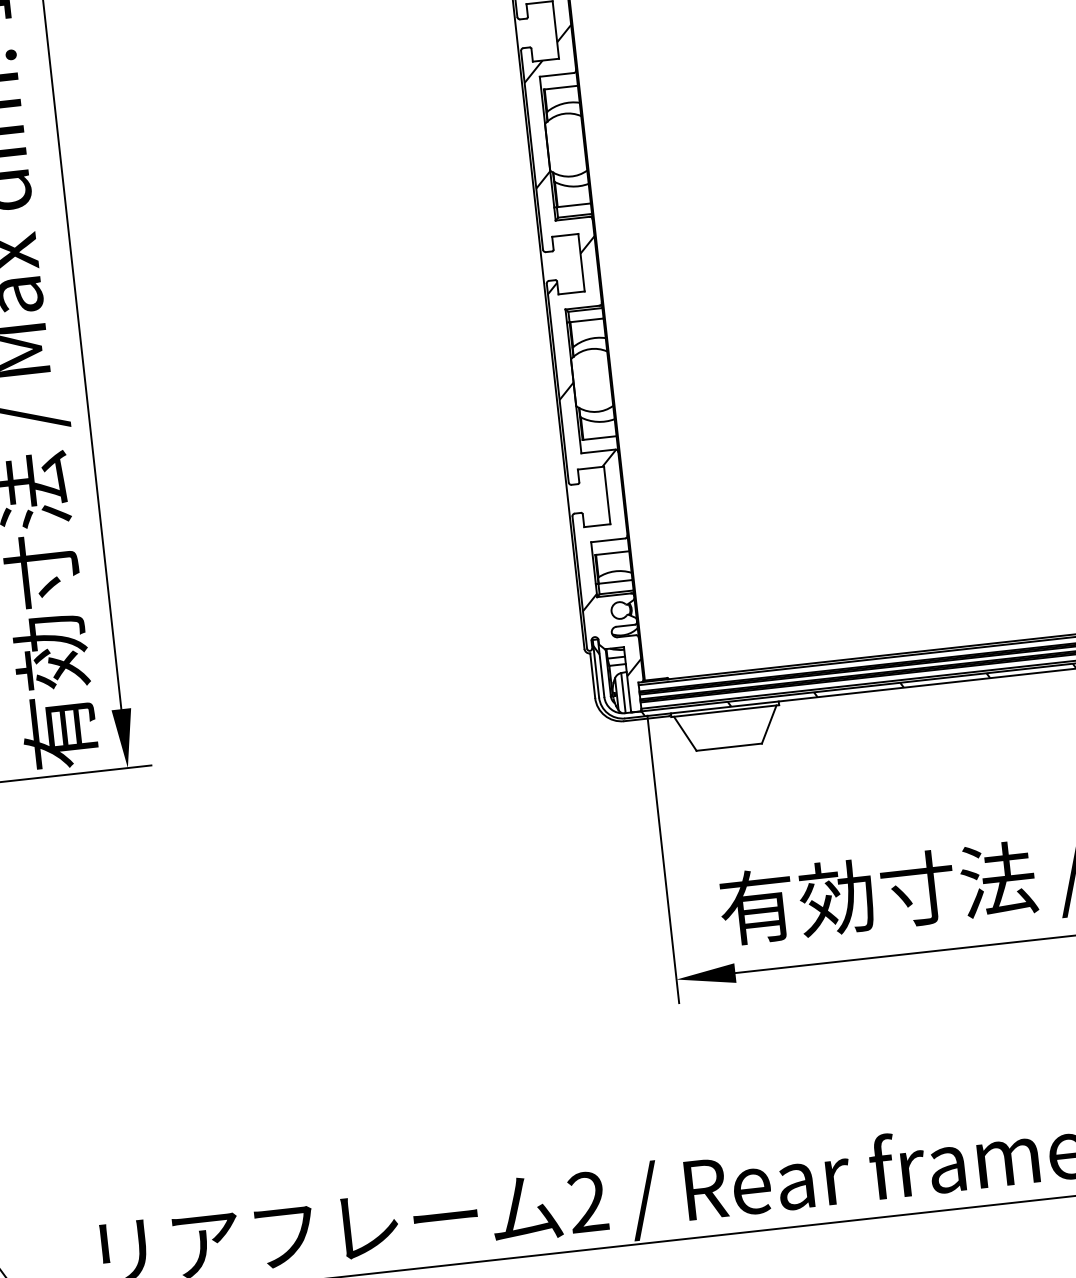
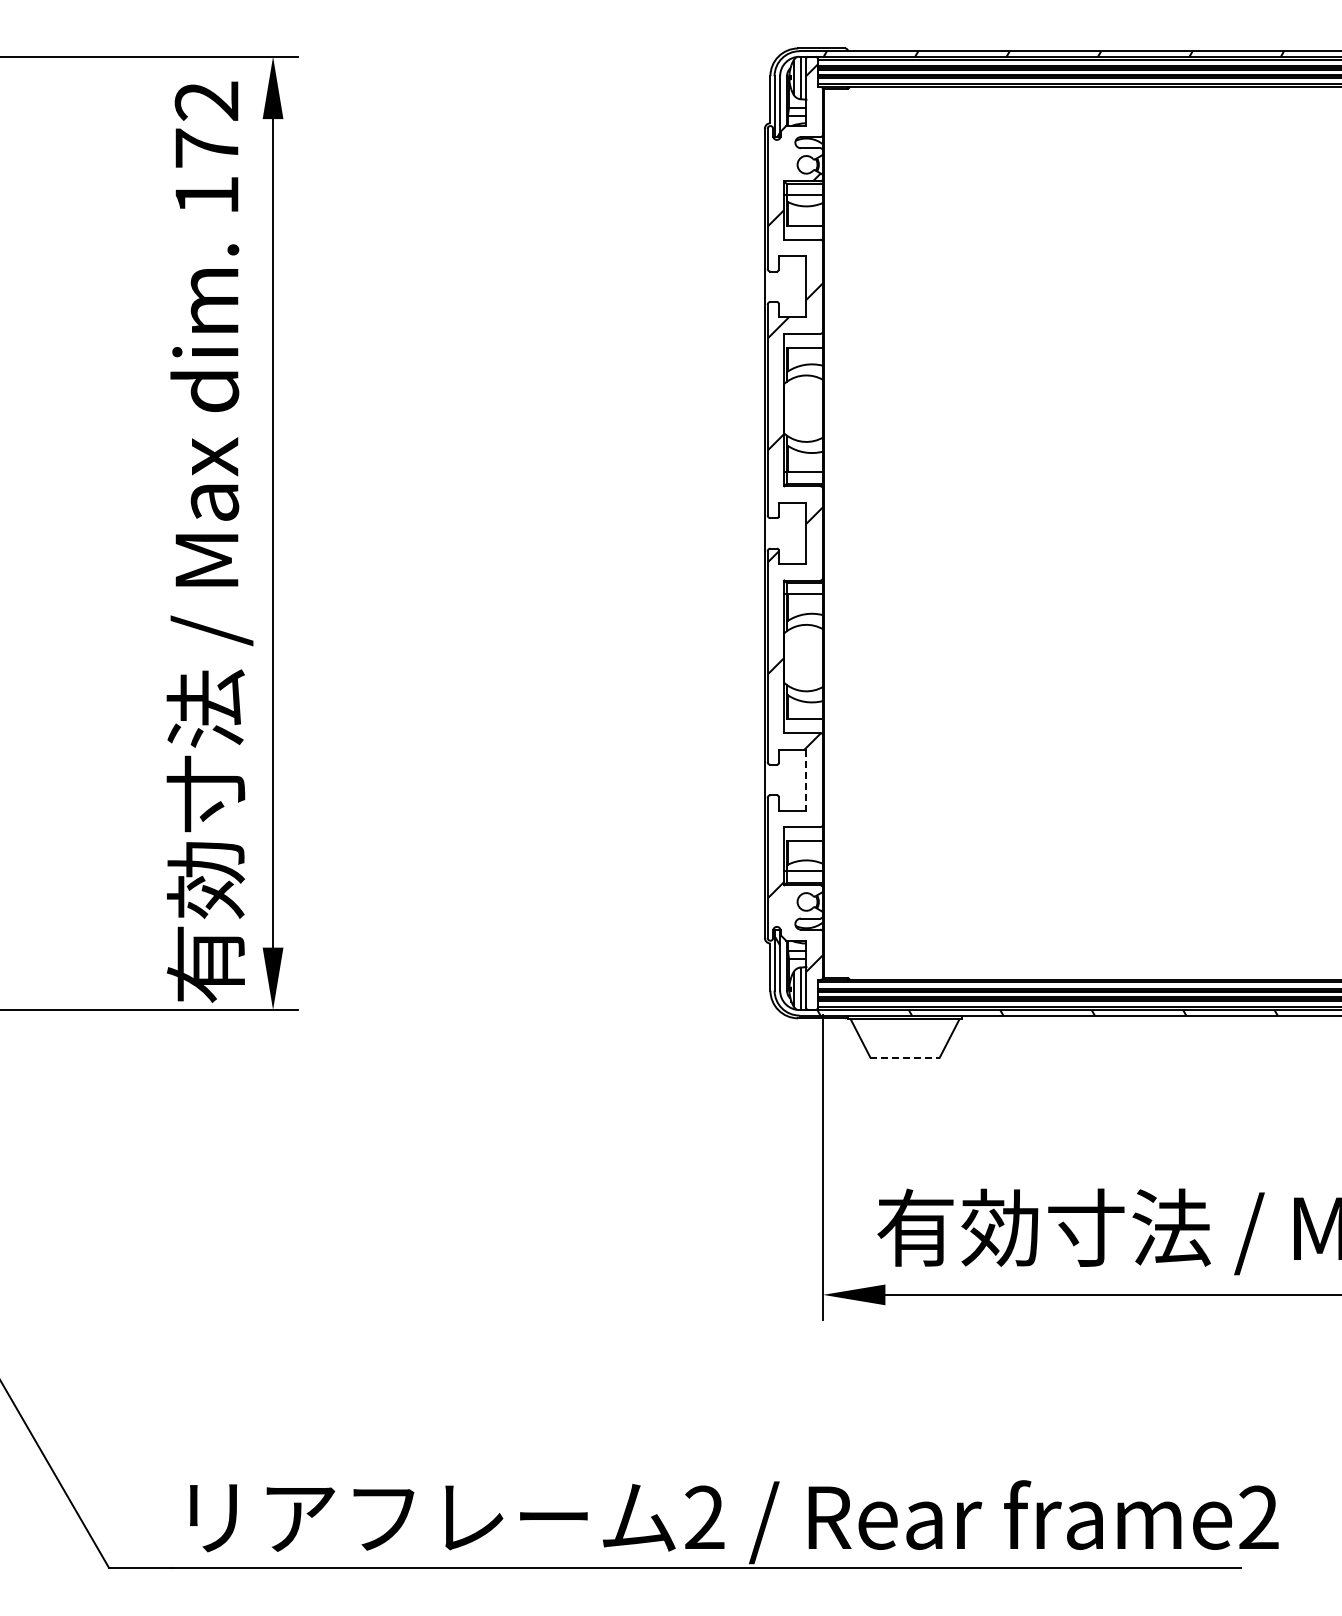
line: (607, 495) -> (806, 780), solid -> dashed
line: (729, 746) -> (905, 1057), solid -> dashed

